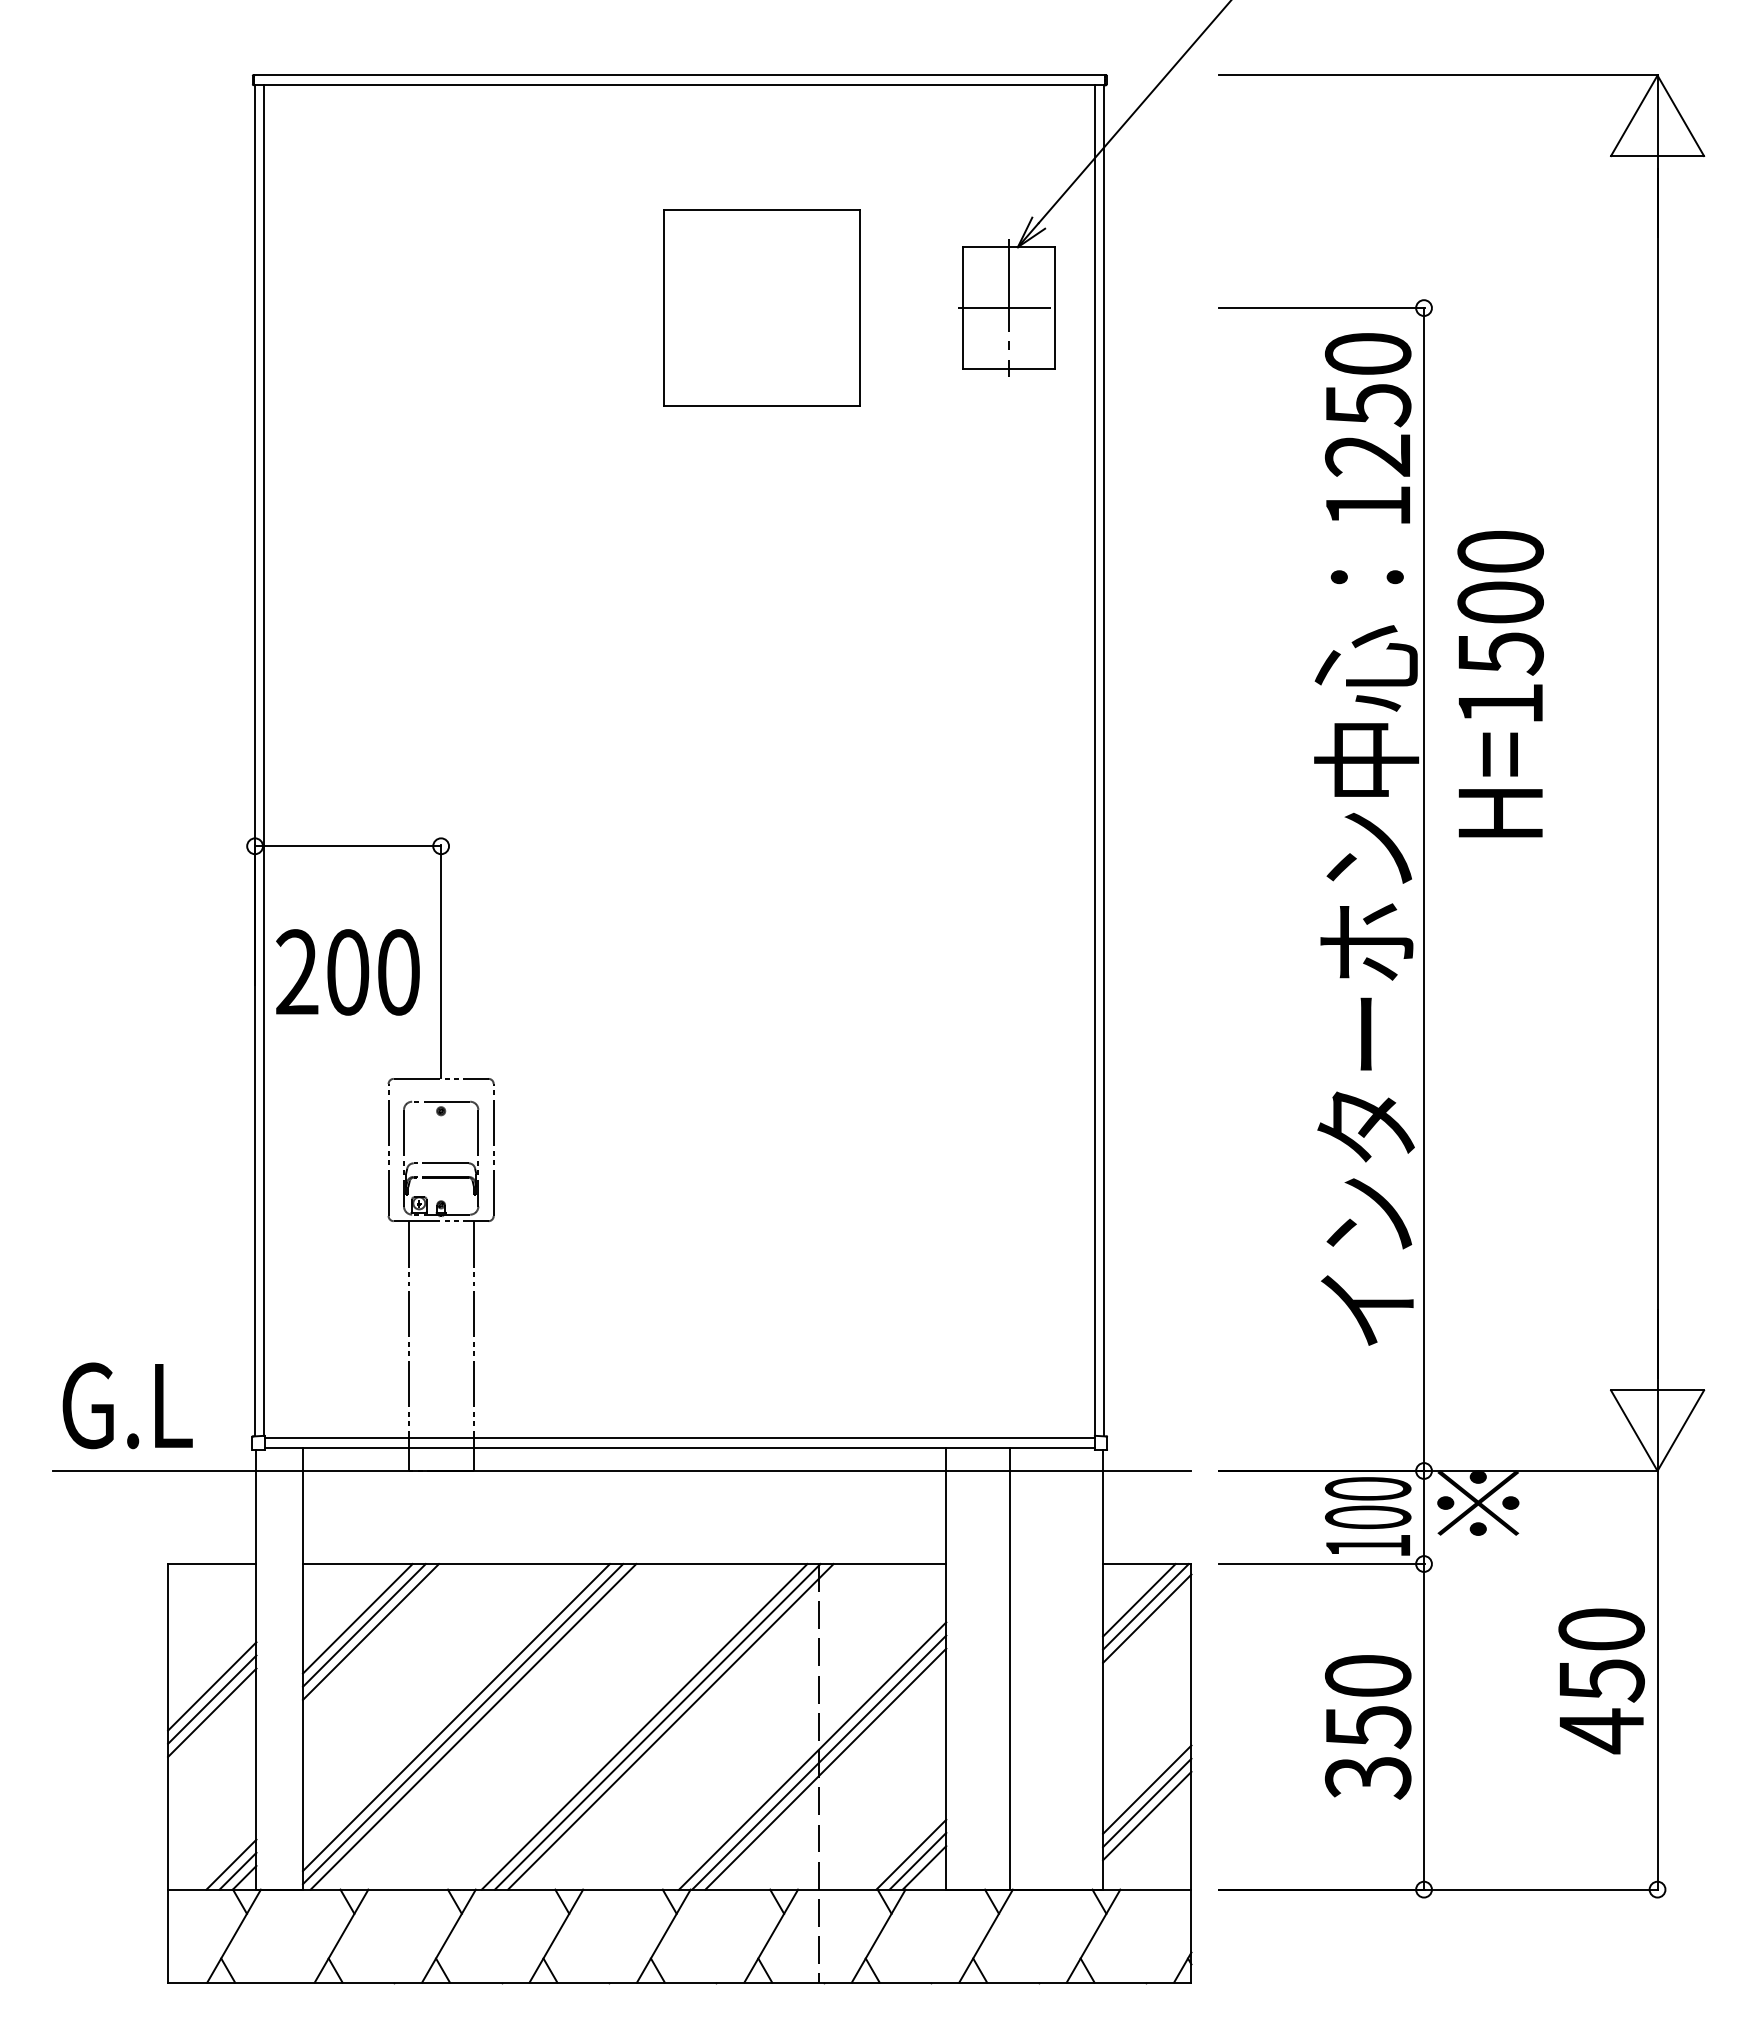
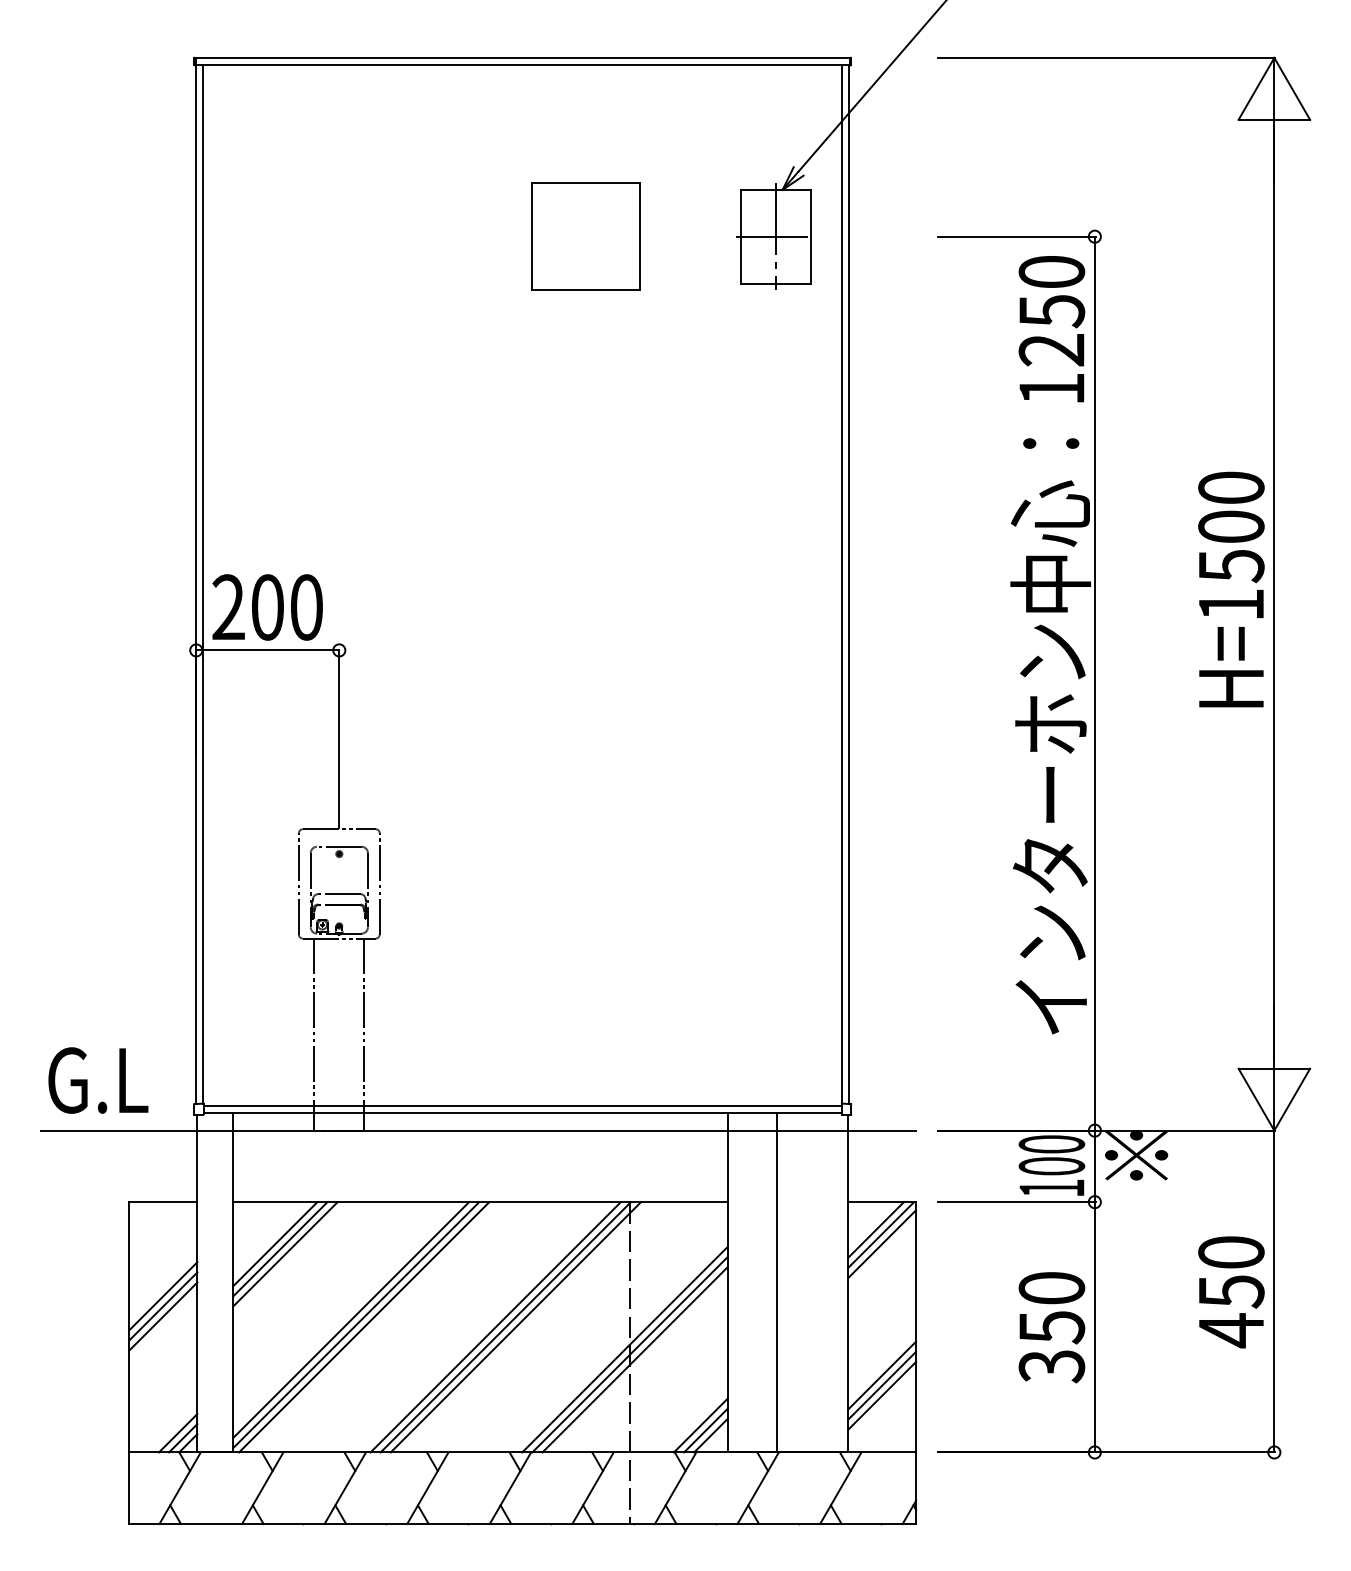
part: (761, 307) -> (585, 236), size x0.71
text: (1500, 684) -> (1231, 589), moved
text: (347, 972) -> (267, 607), moved

